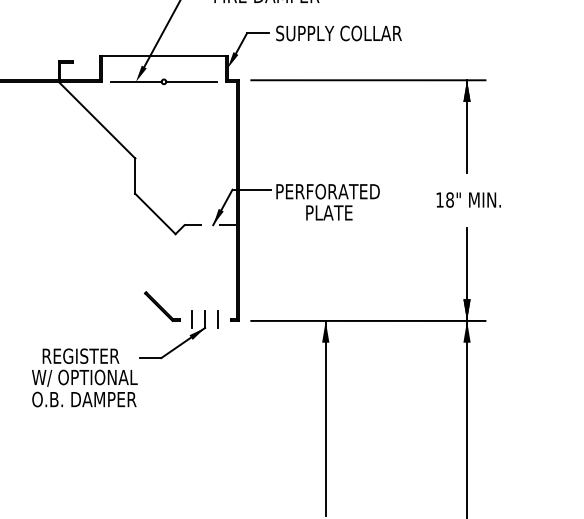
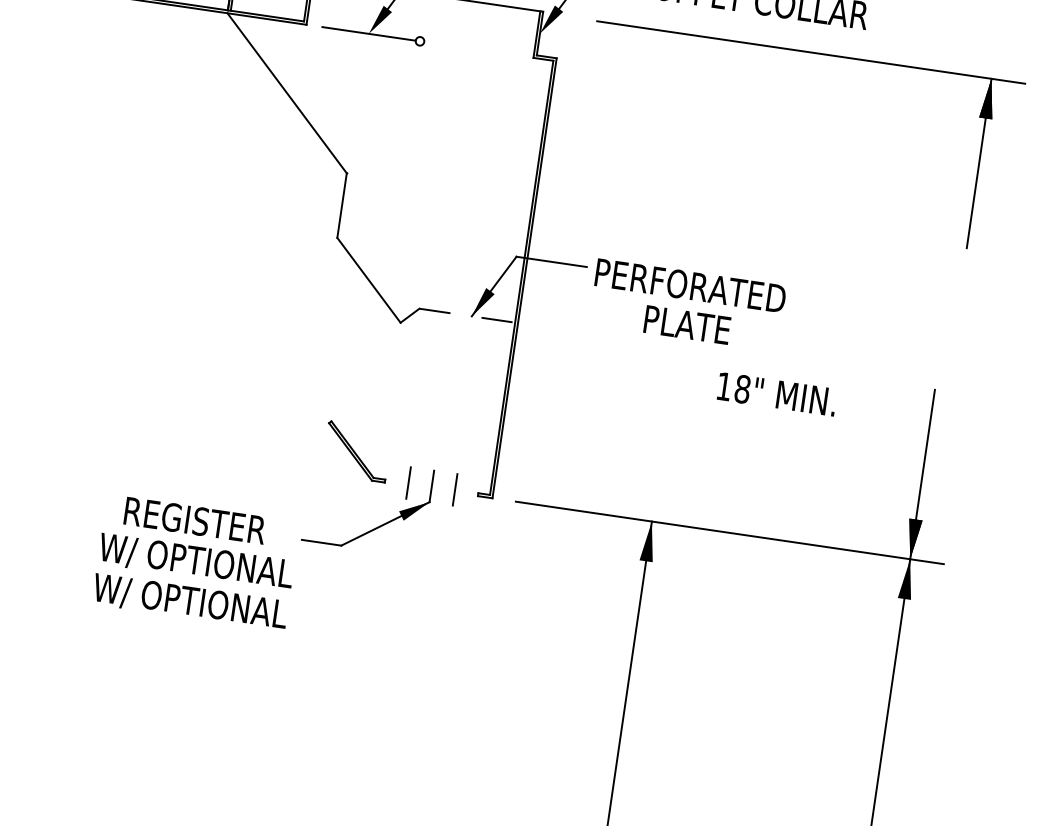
line: (191, 81) -> (470, 47), removed
part: (368, 81) -> (811, 54), moved
text: (468, 199) -> (776, 393), moved
text: (84, 399) -> (189, 600), O.B. DAMPER -> W/ OPTIONAL

